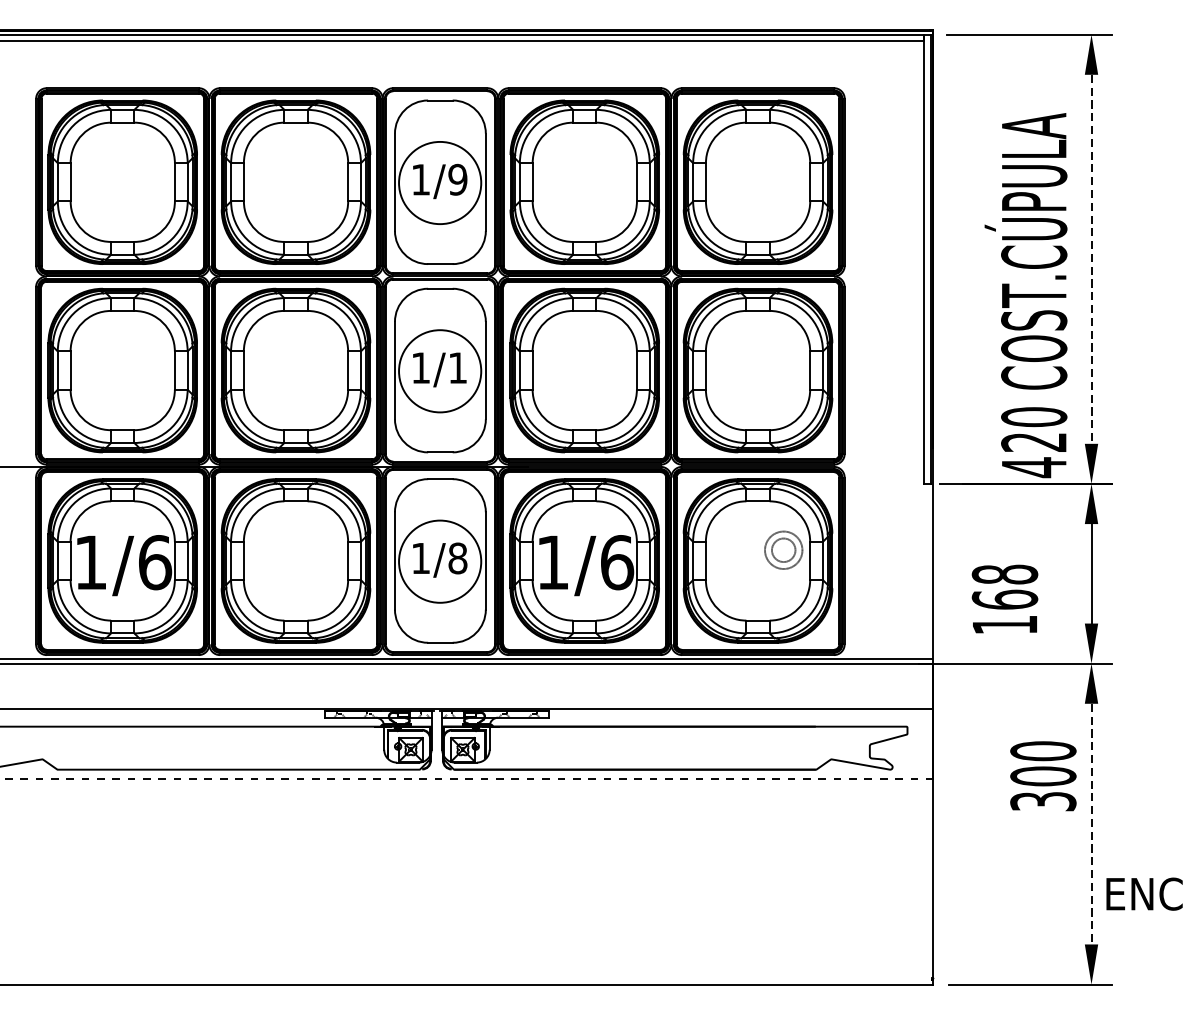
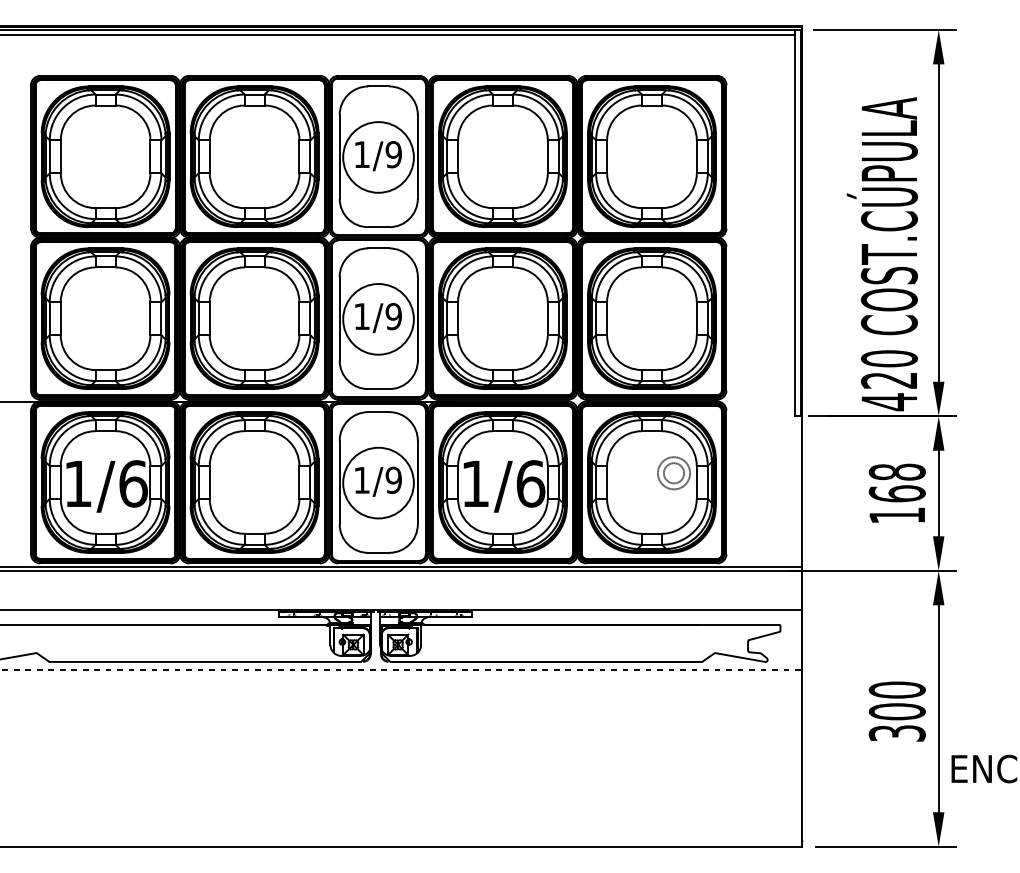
line: (1091, 259) -> (938, 223), dashed -> solid
text: (457, 367) -> (393, 316), 1/1 -> 1/9
text: (457, 557) -> (393, 479), 1/8 -> 1/9
text: (1004, 598) -> (896, 492), moved
text: (1042, 776) -> (896, 711), moved
line: (1091, 824) -> (938, 709), dashed -> solid

